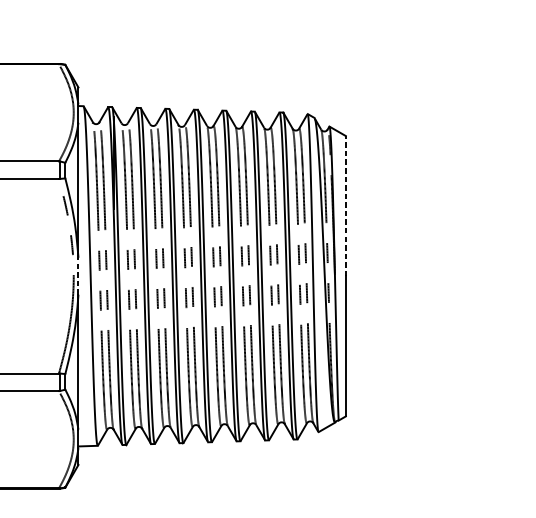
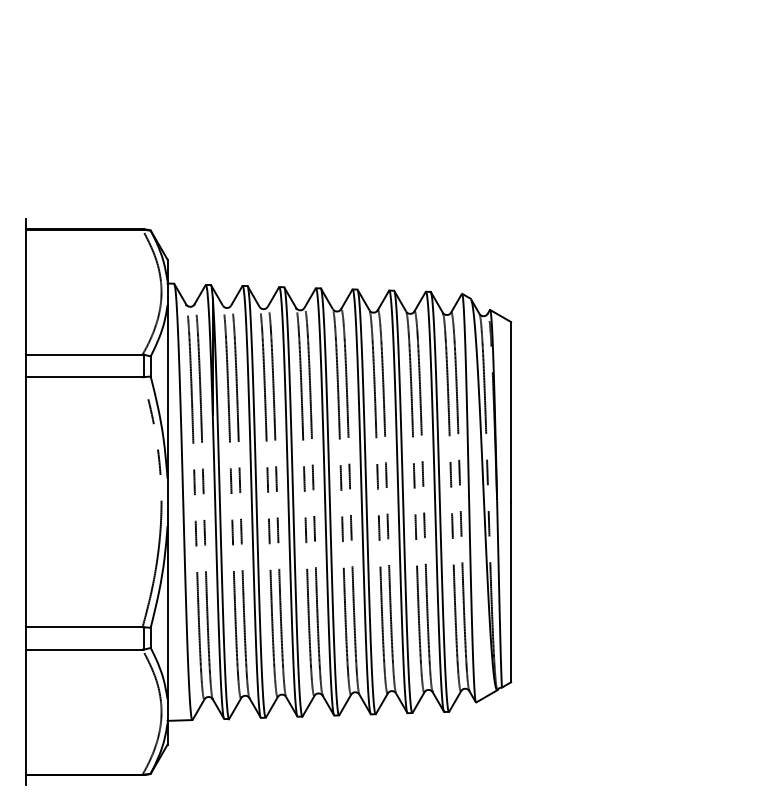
line: (346, 205) -> (511, 411), dashed -> solid
line: (78, 276) -> (167, 502), dashed -> solid

